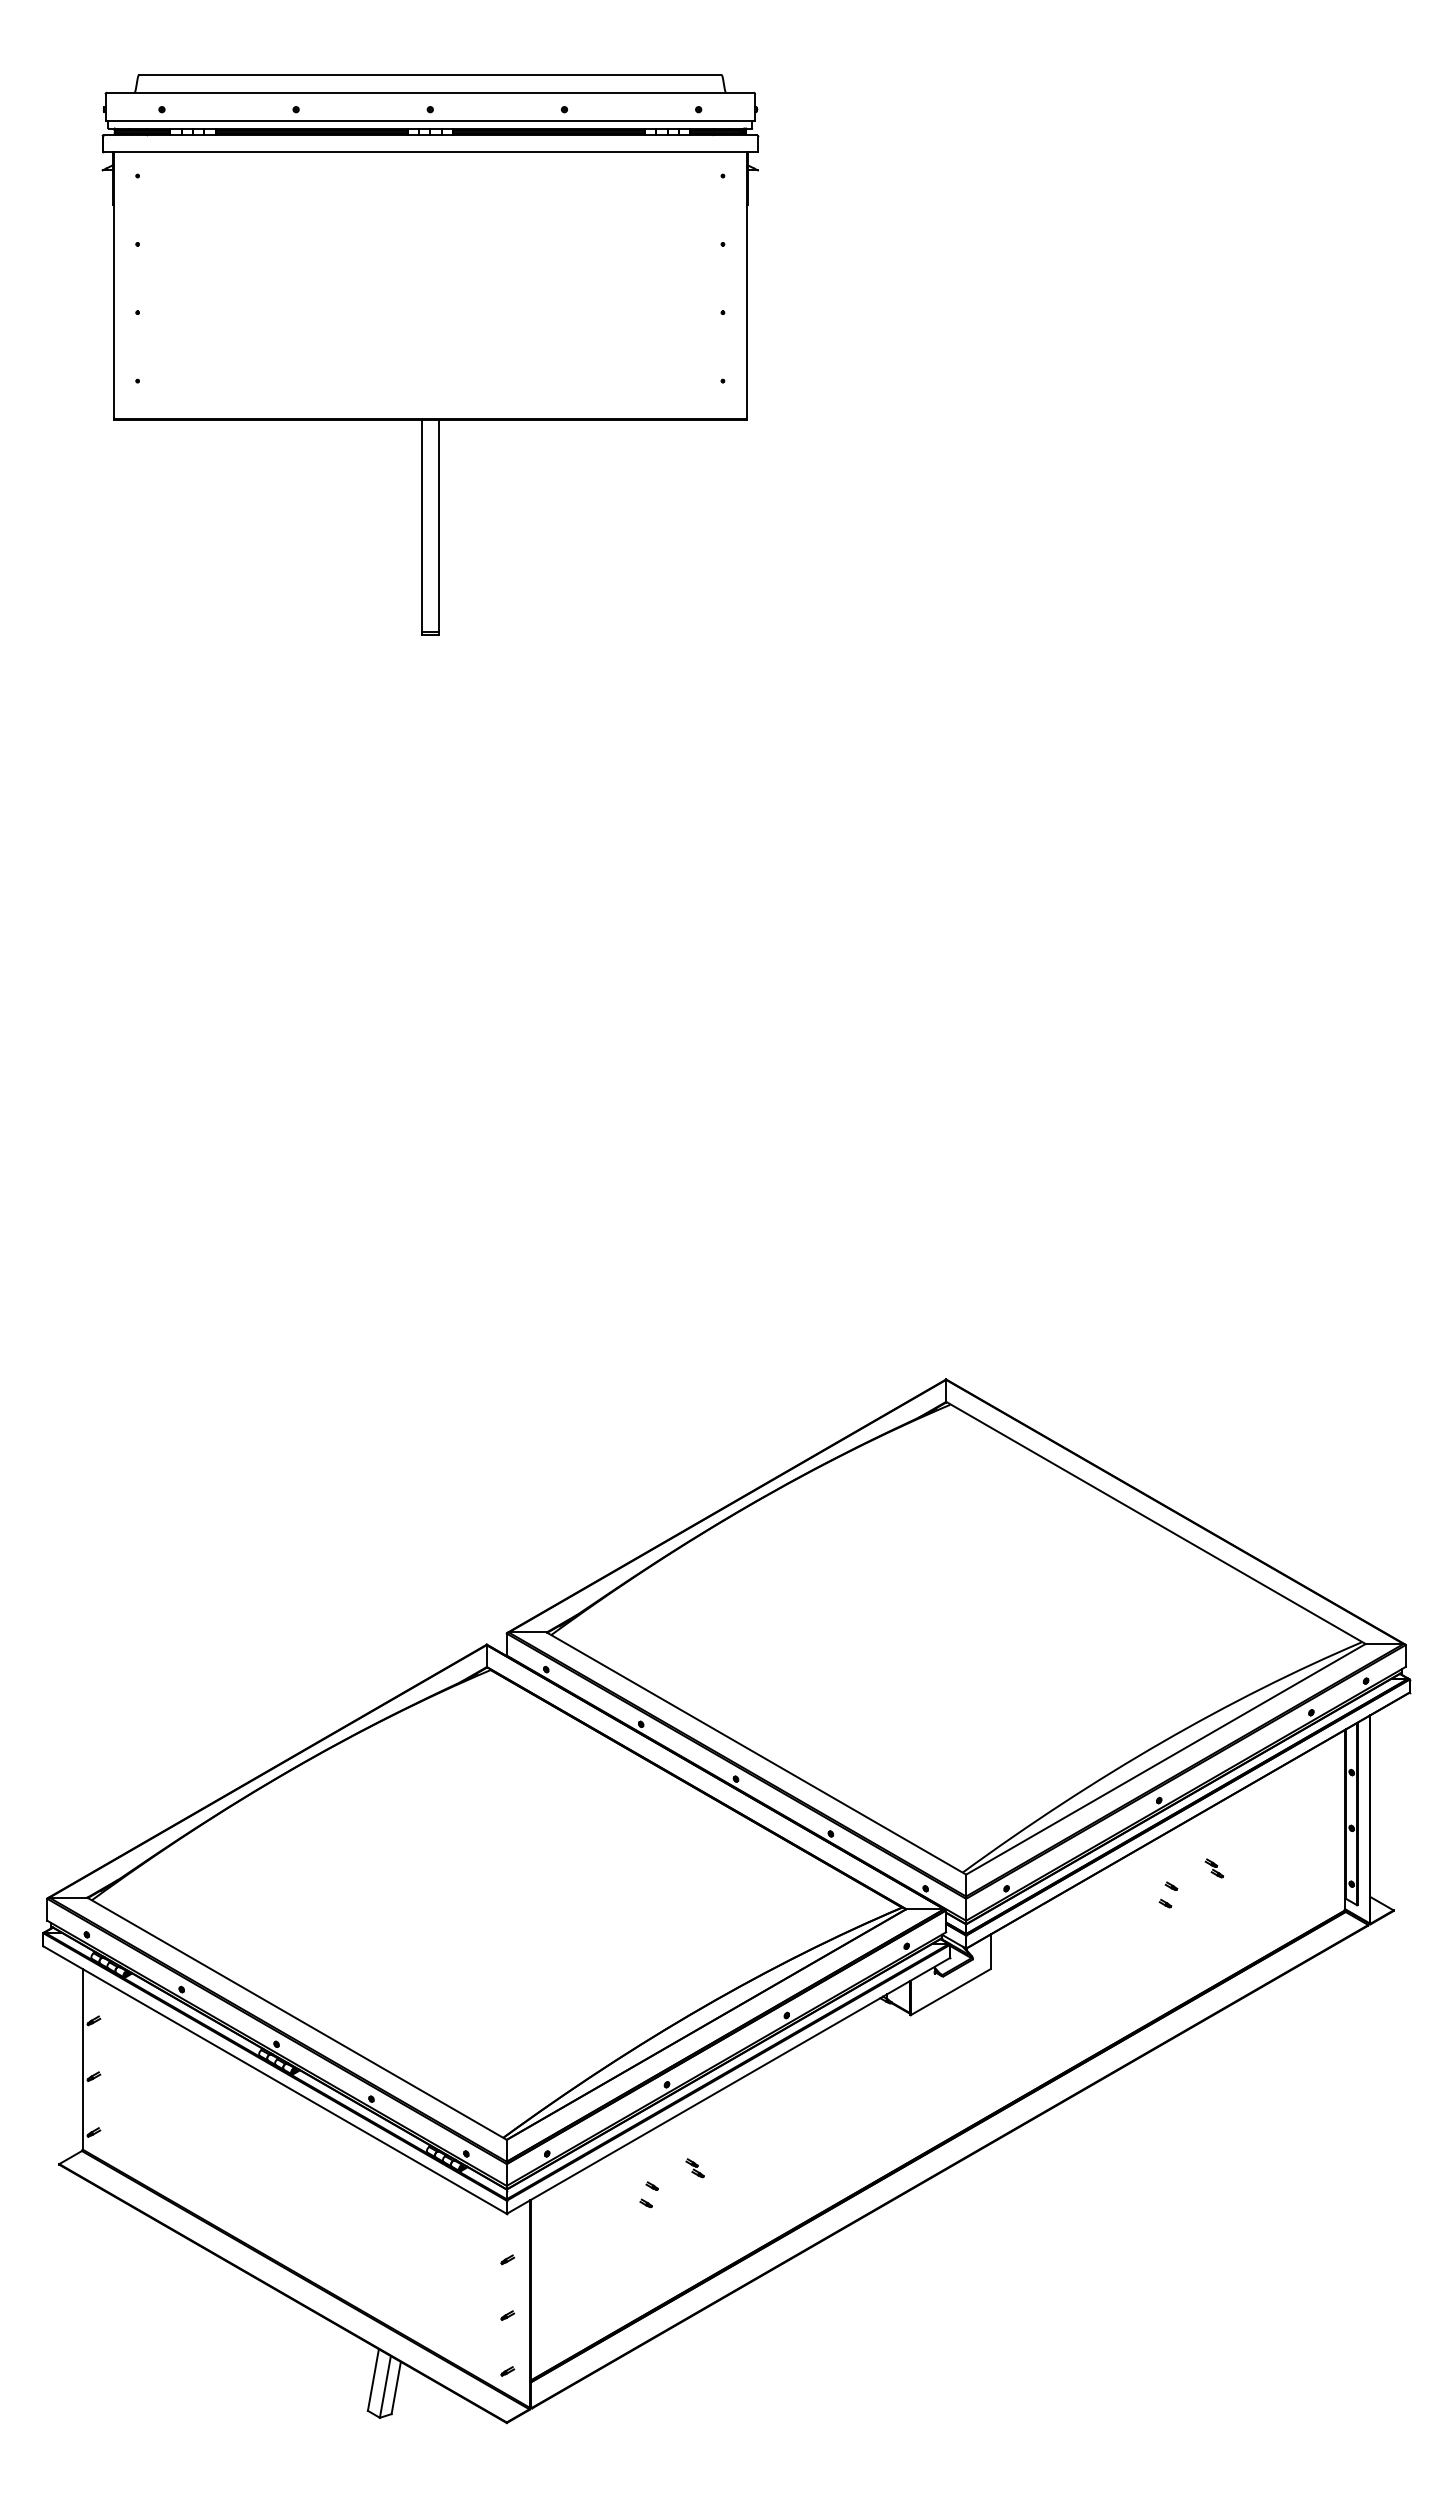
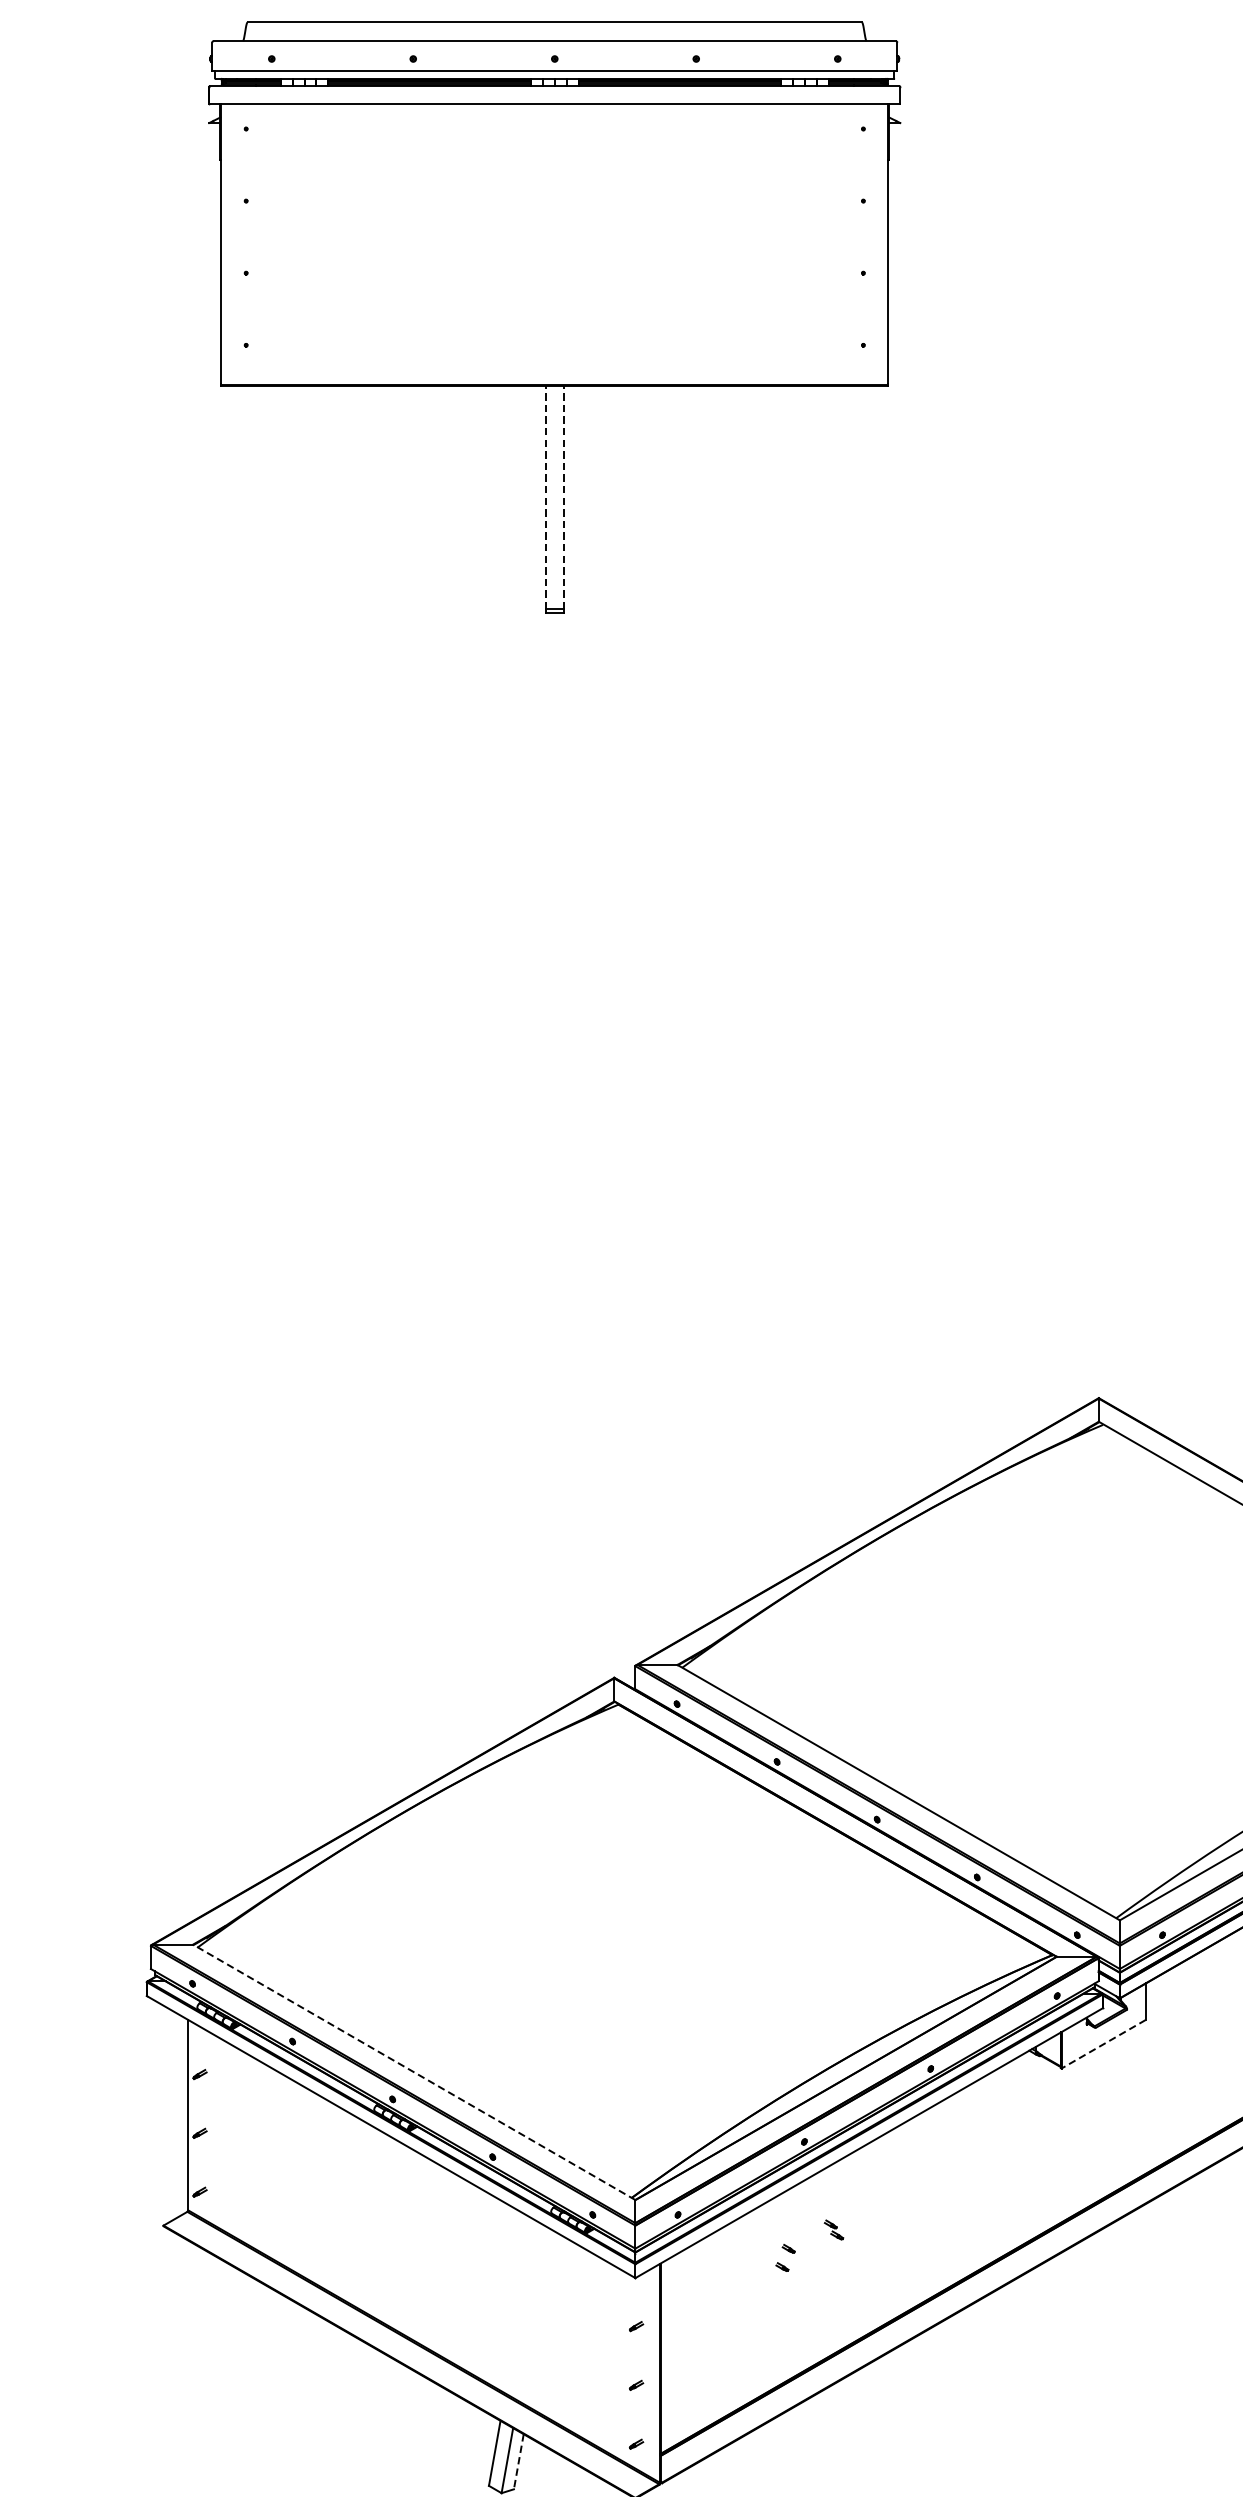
line: (421, 525) -> (545, 497), solid -> dashed
line: (438, 525) -> (563, 497), solid -> dashed
line: (950, 1992) -> (1103, 2044), solid -> dashed
line: (296, 2018) -> (413, 2072), solid -> dashed
line: (396, 2388) -> (519, 2462), solid -> dashed

